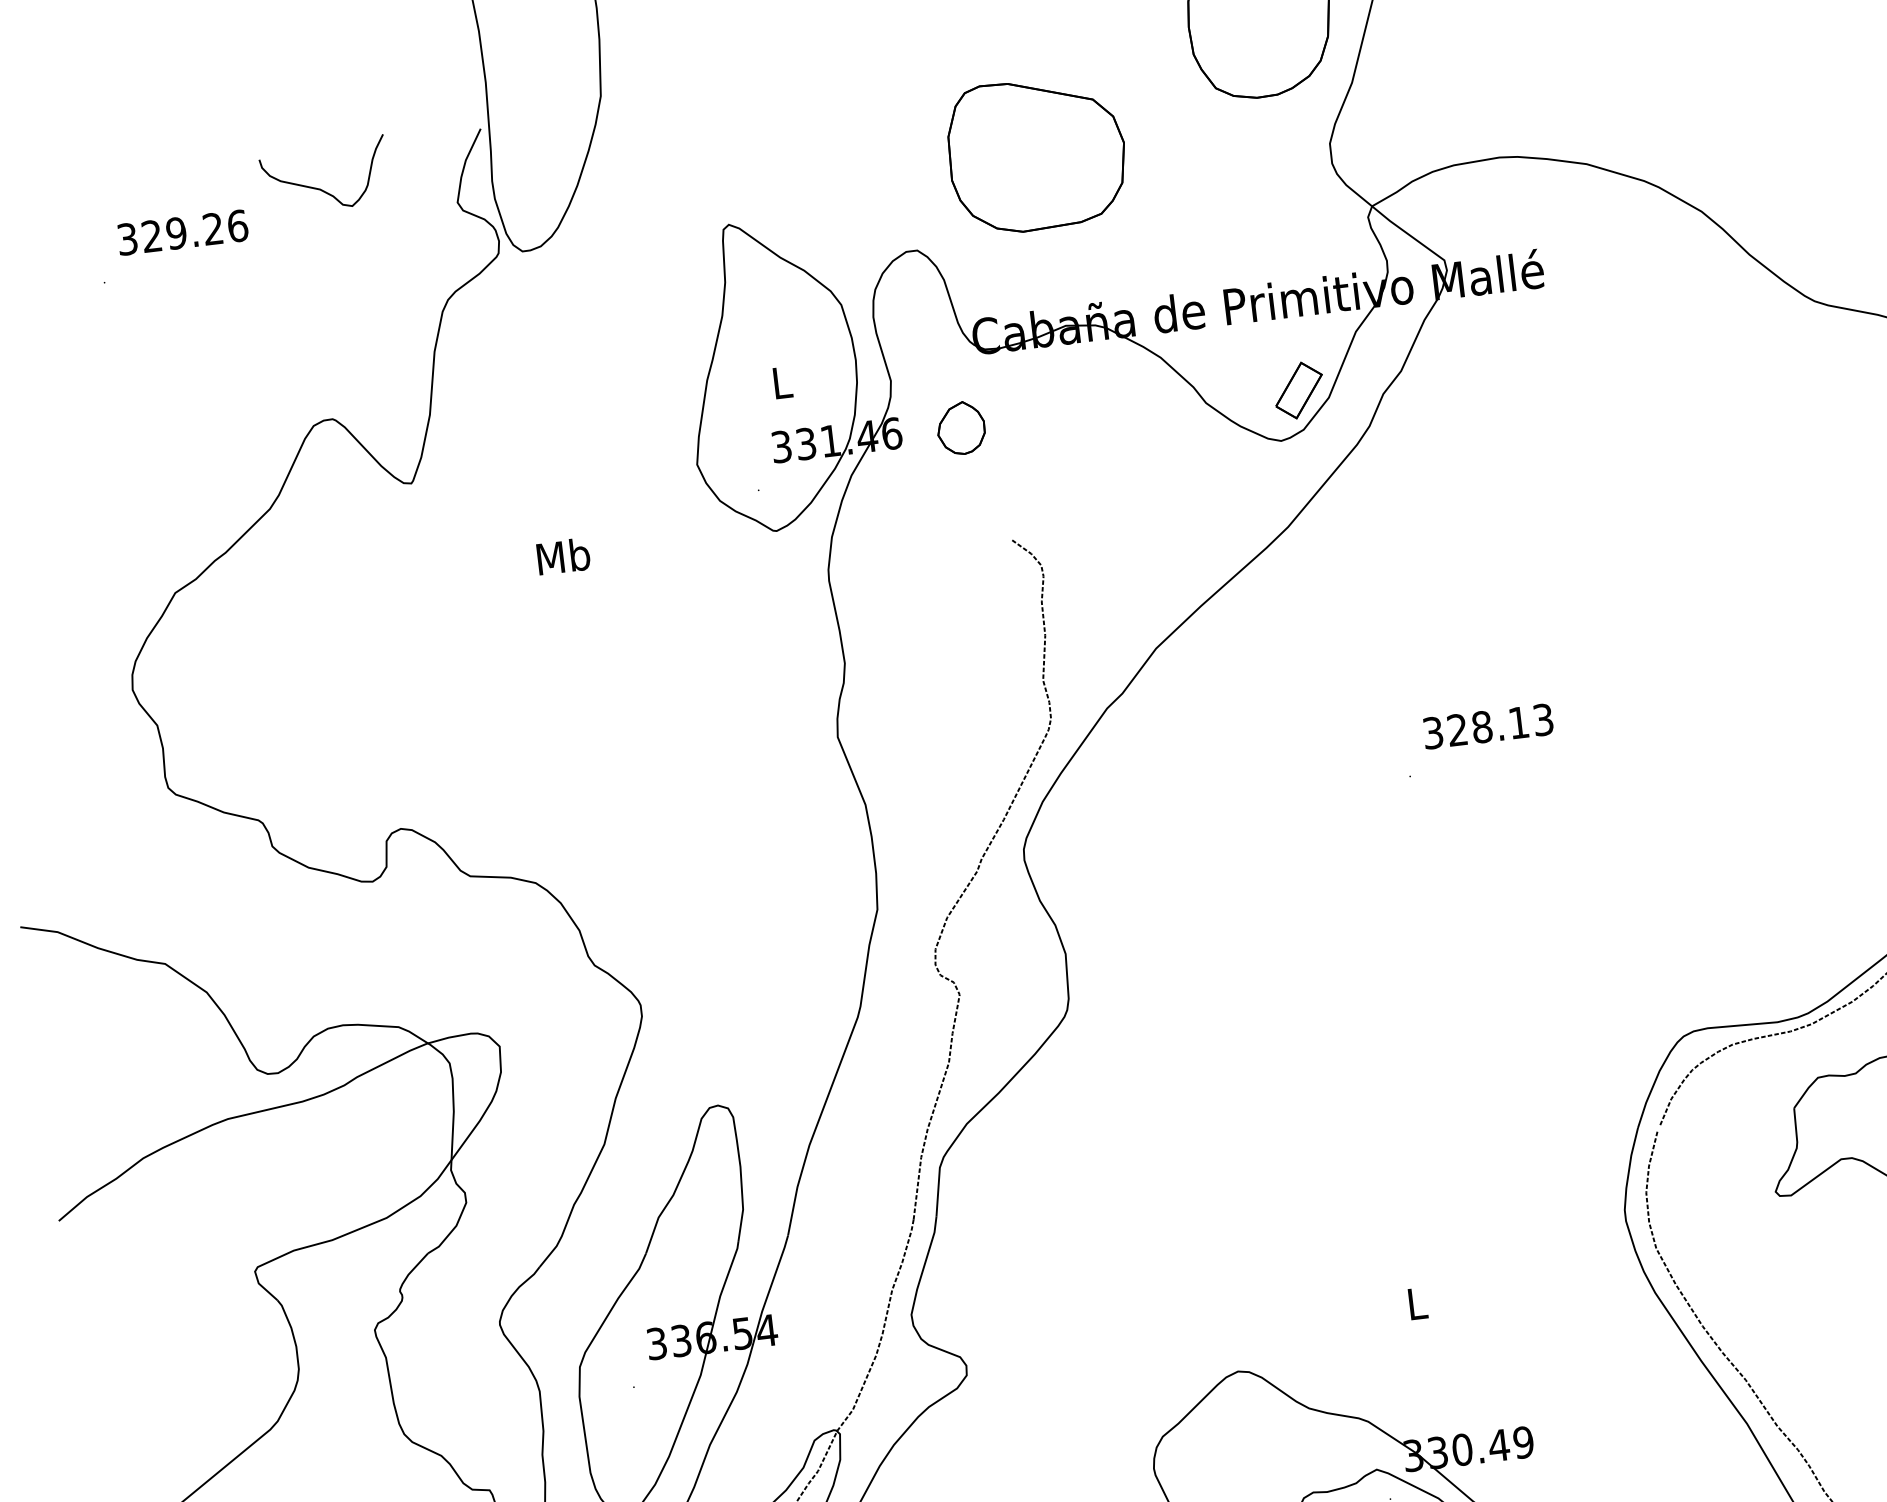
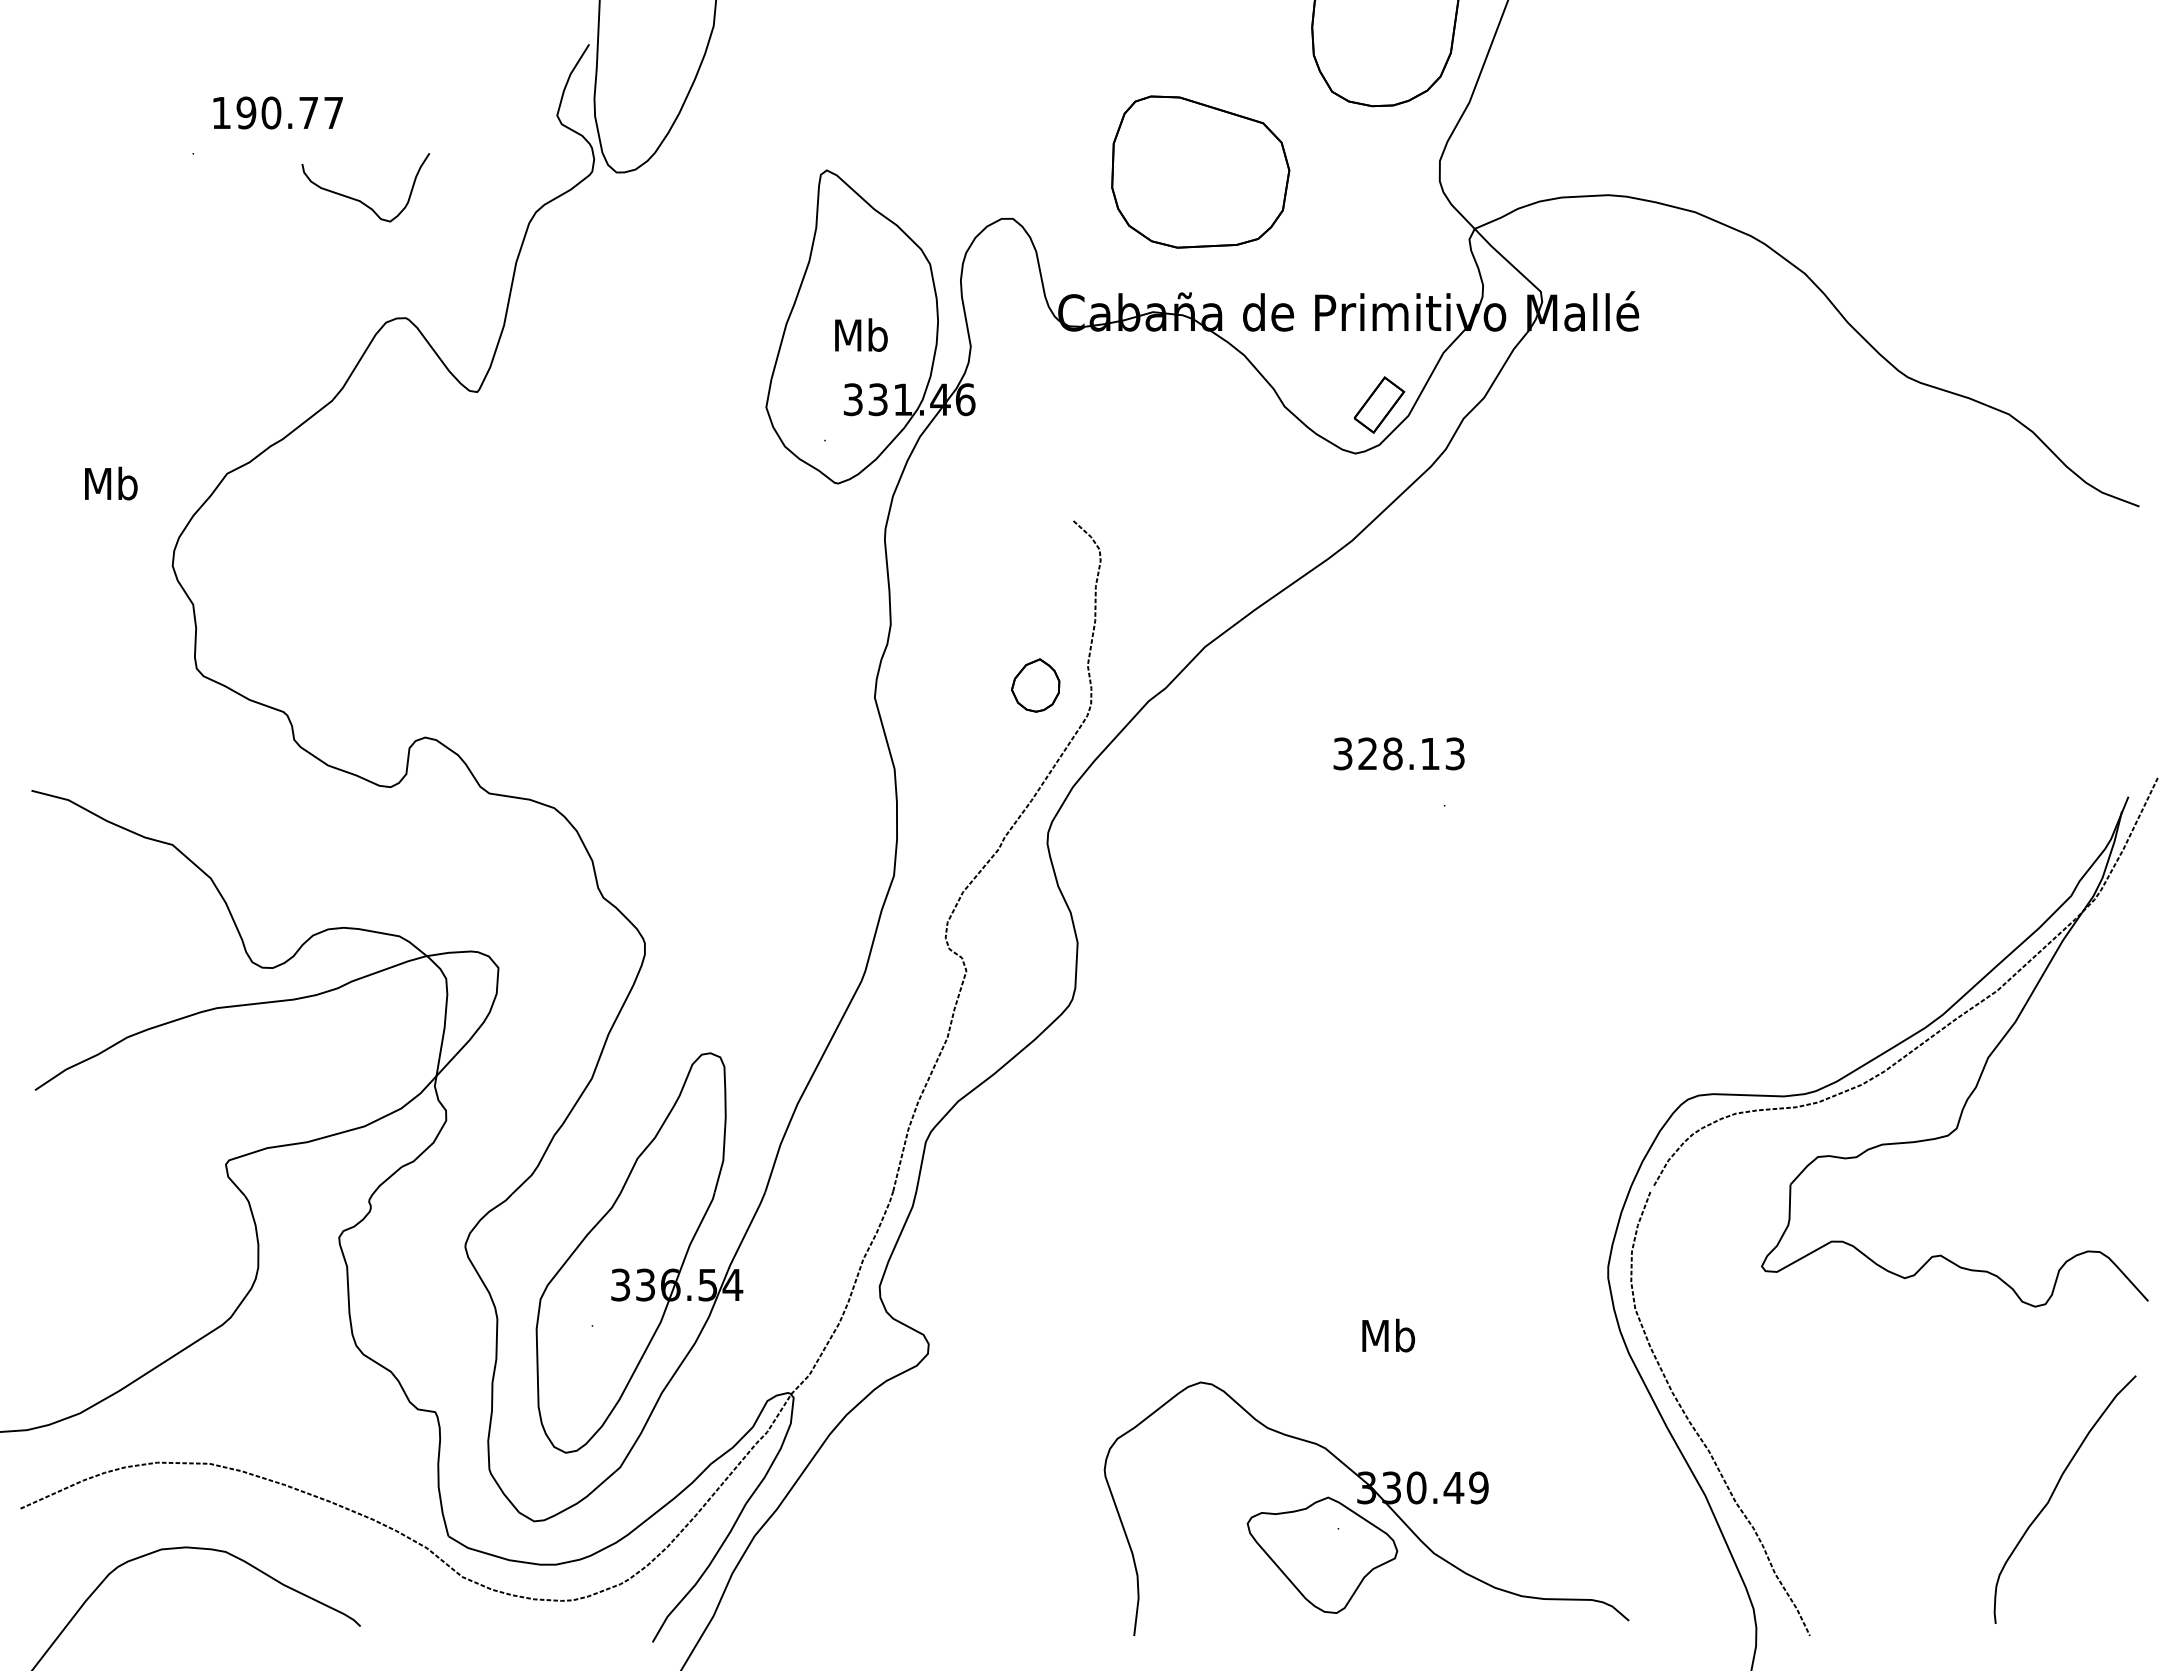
part: (1036, 154) -> (1200, 171), moved
curve: (318, 188) -> (358, 199), moved
text: (182, 232) -> (277, 112), 329.26 -> 190.77
text: (782, 381) -> (861, 334), L -> Mb
part: (960, 428) -> (1035, 685), moved
text: (563, 556) -> (111, 483), moved
text: (1487, 726) -> (1398, 753), moved
text: (1416, 1303) -> (1388, 1335), L -> Mb

